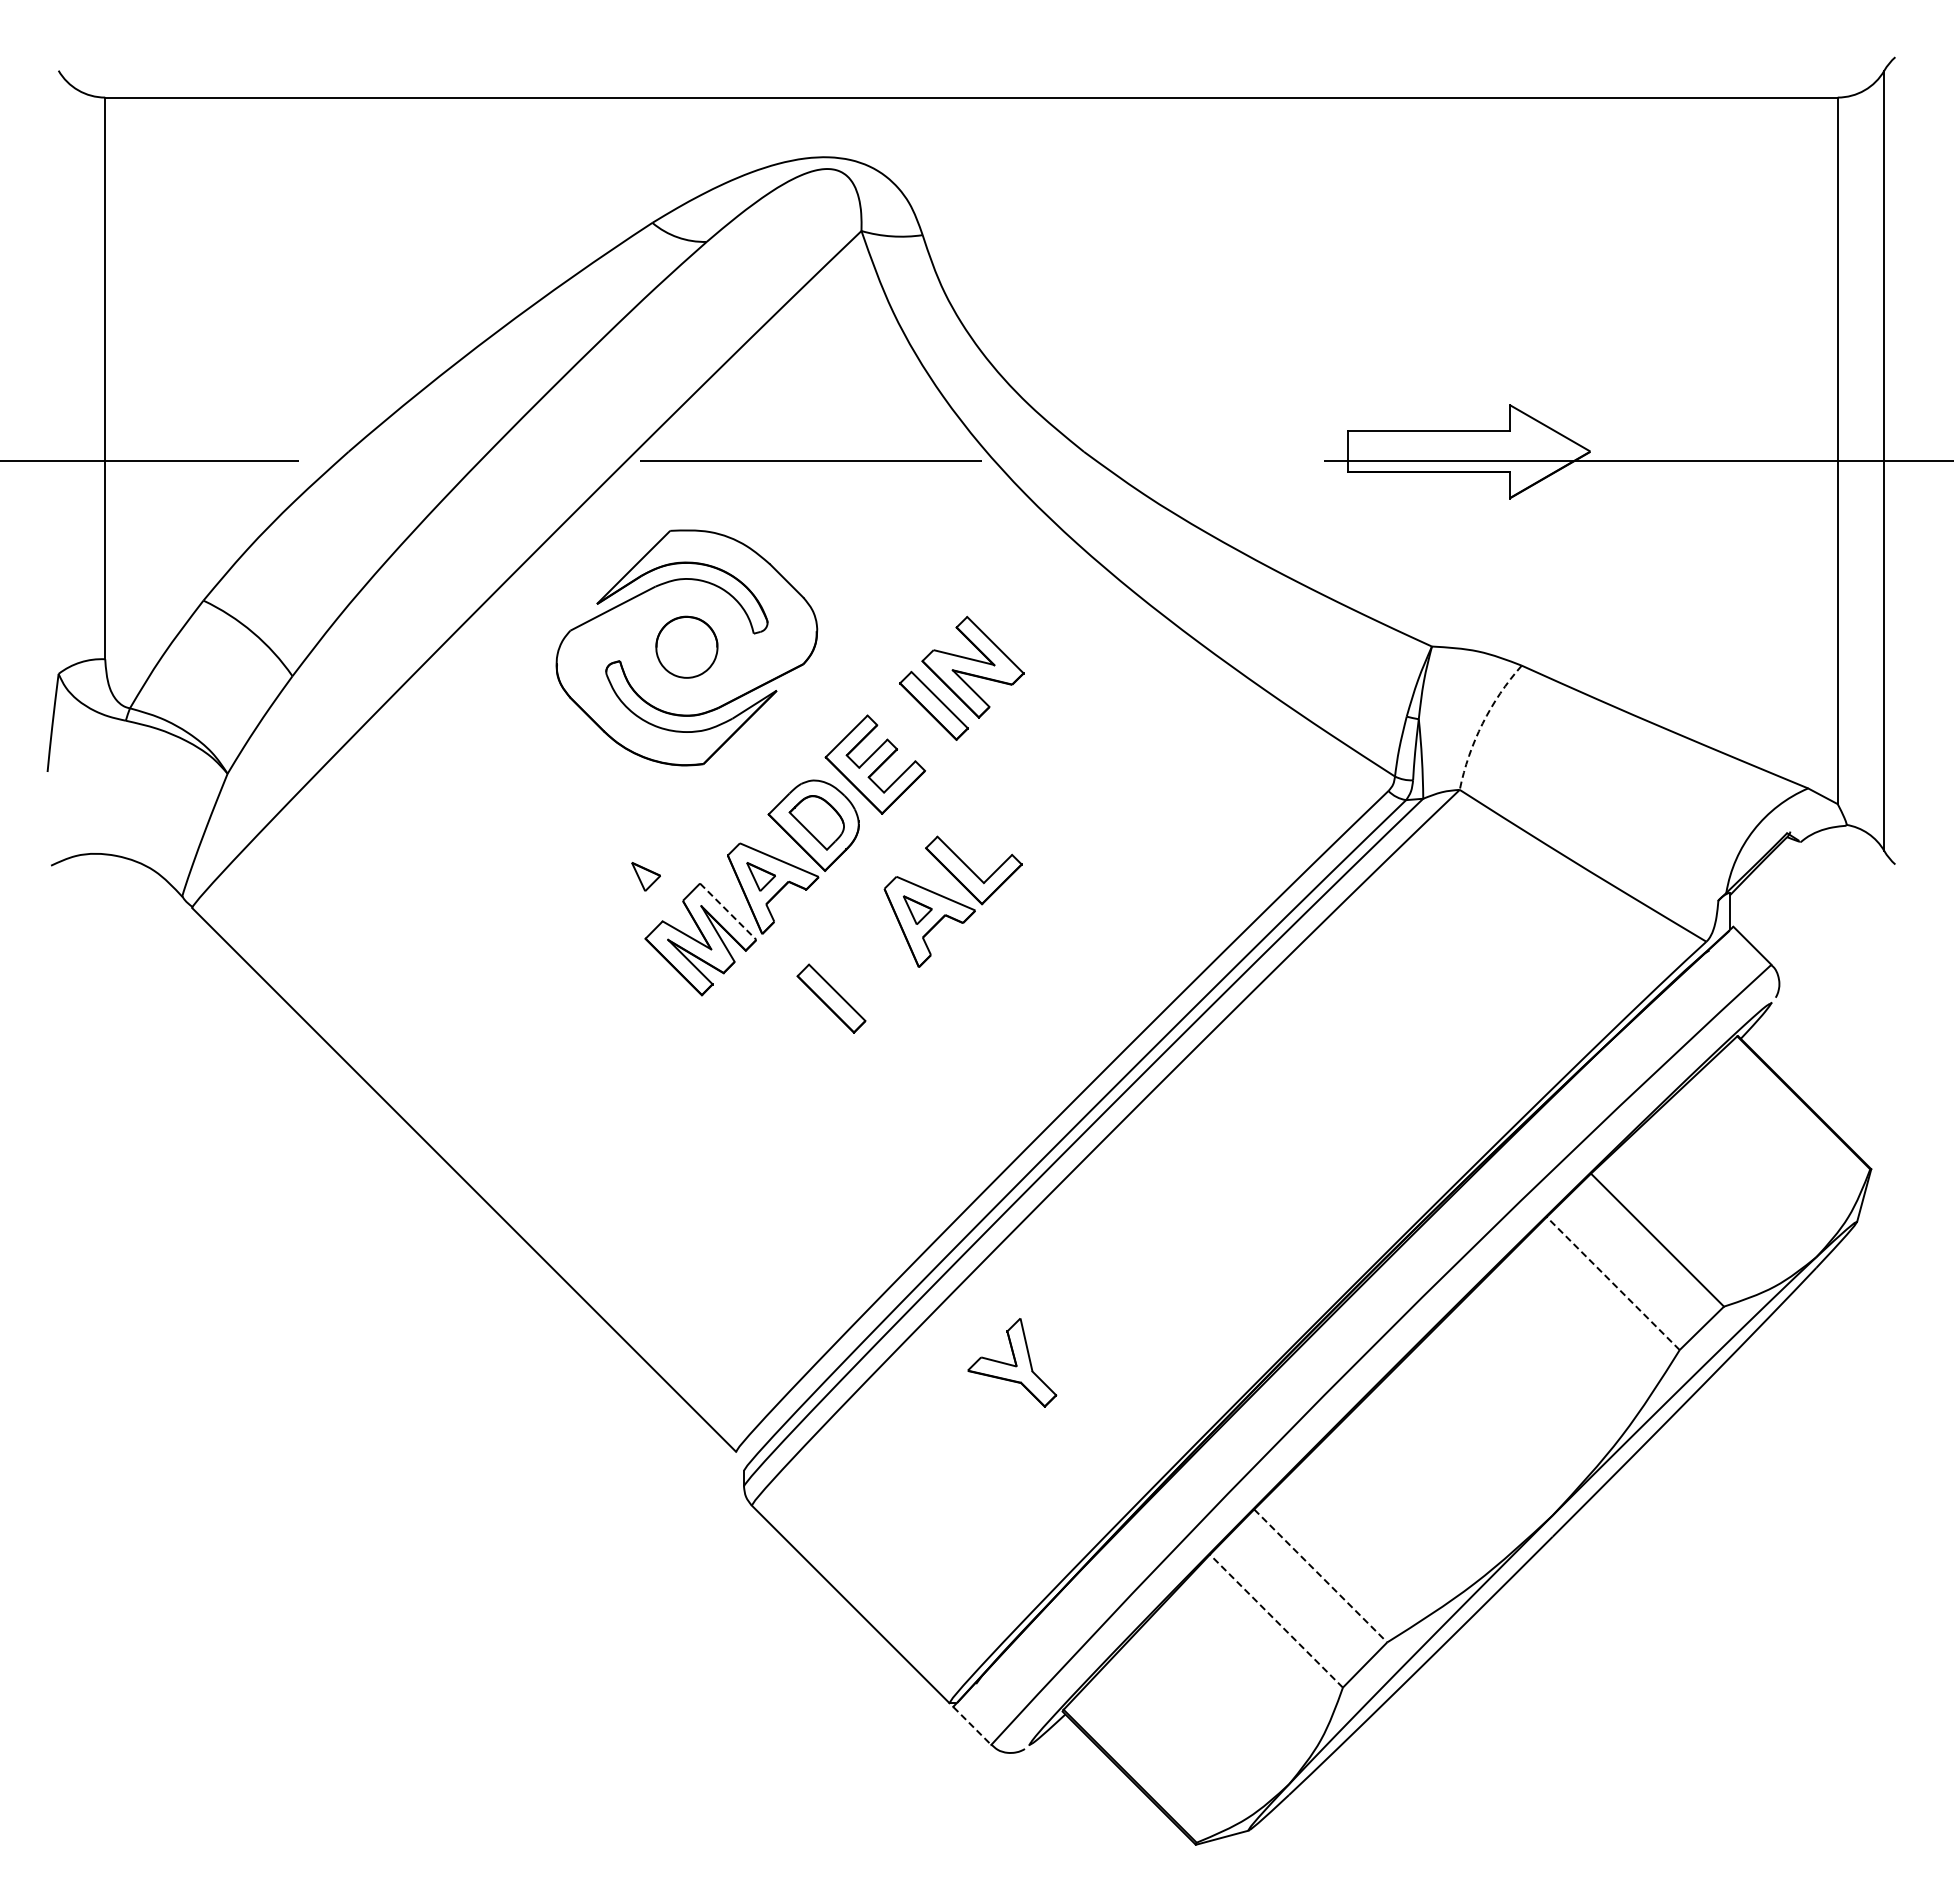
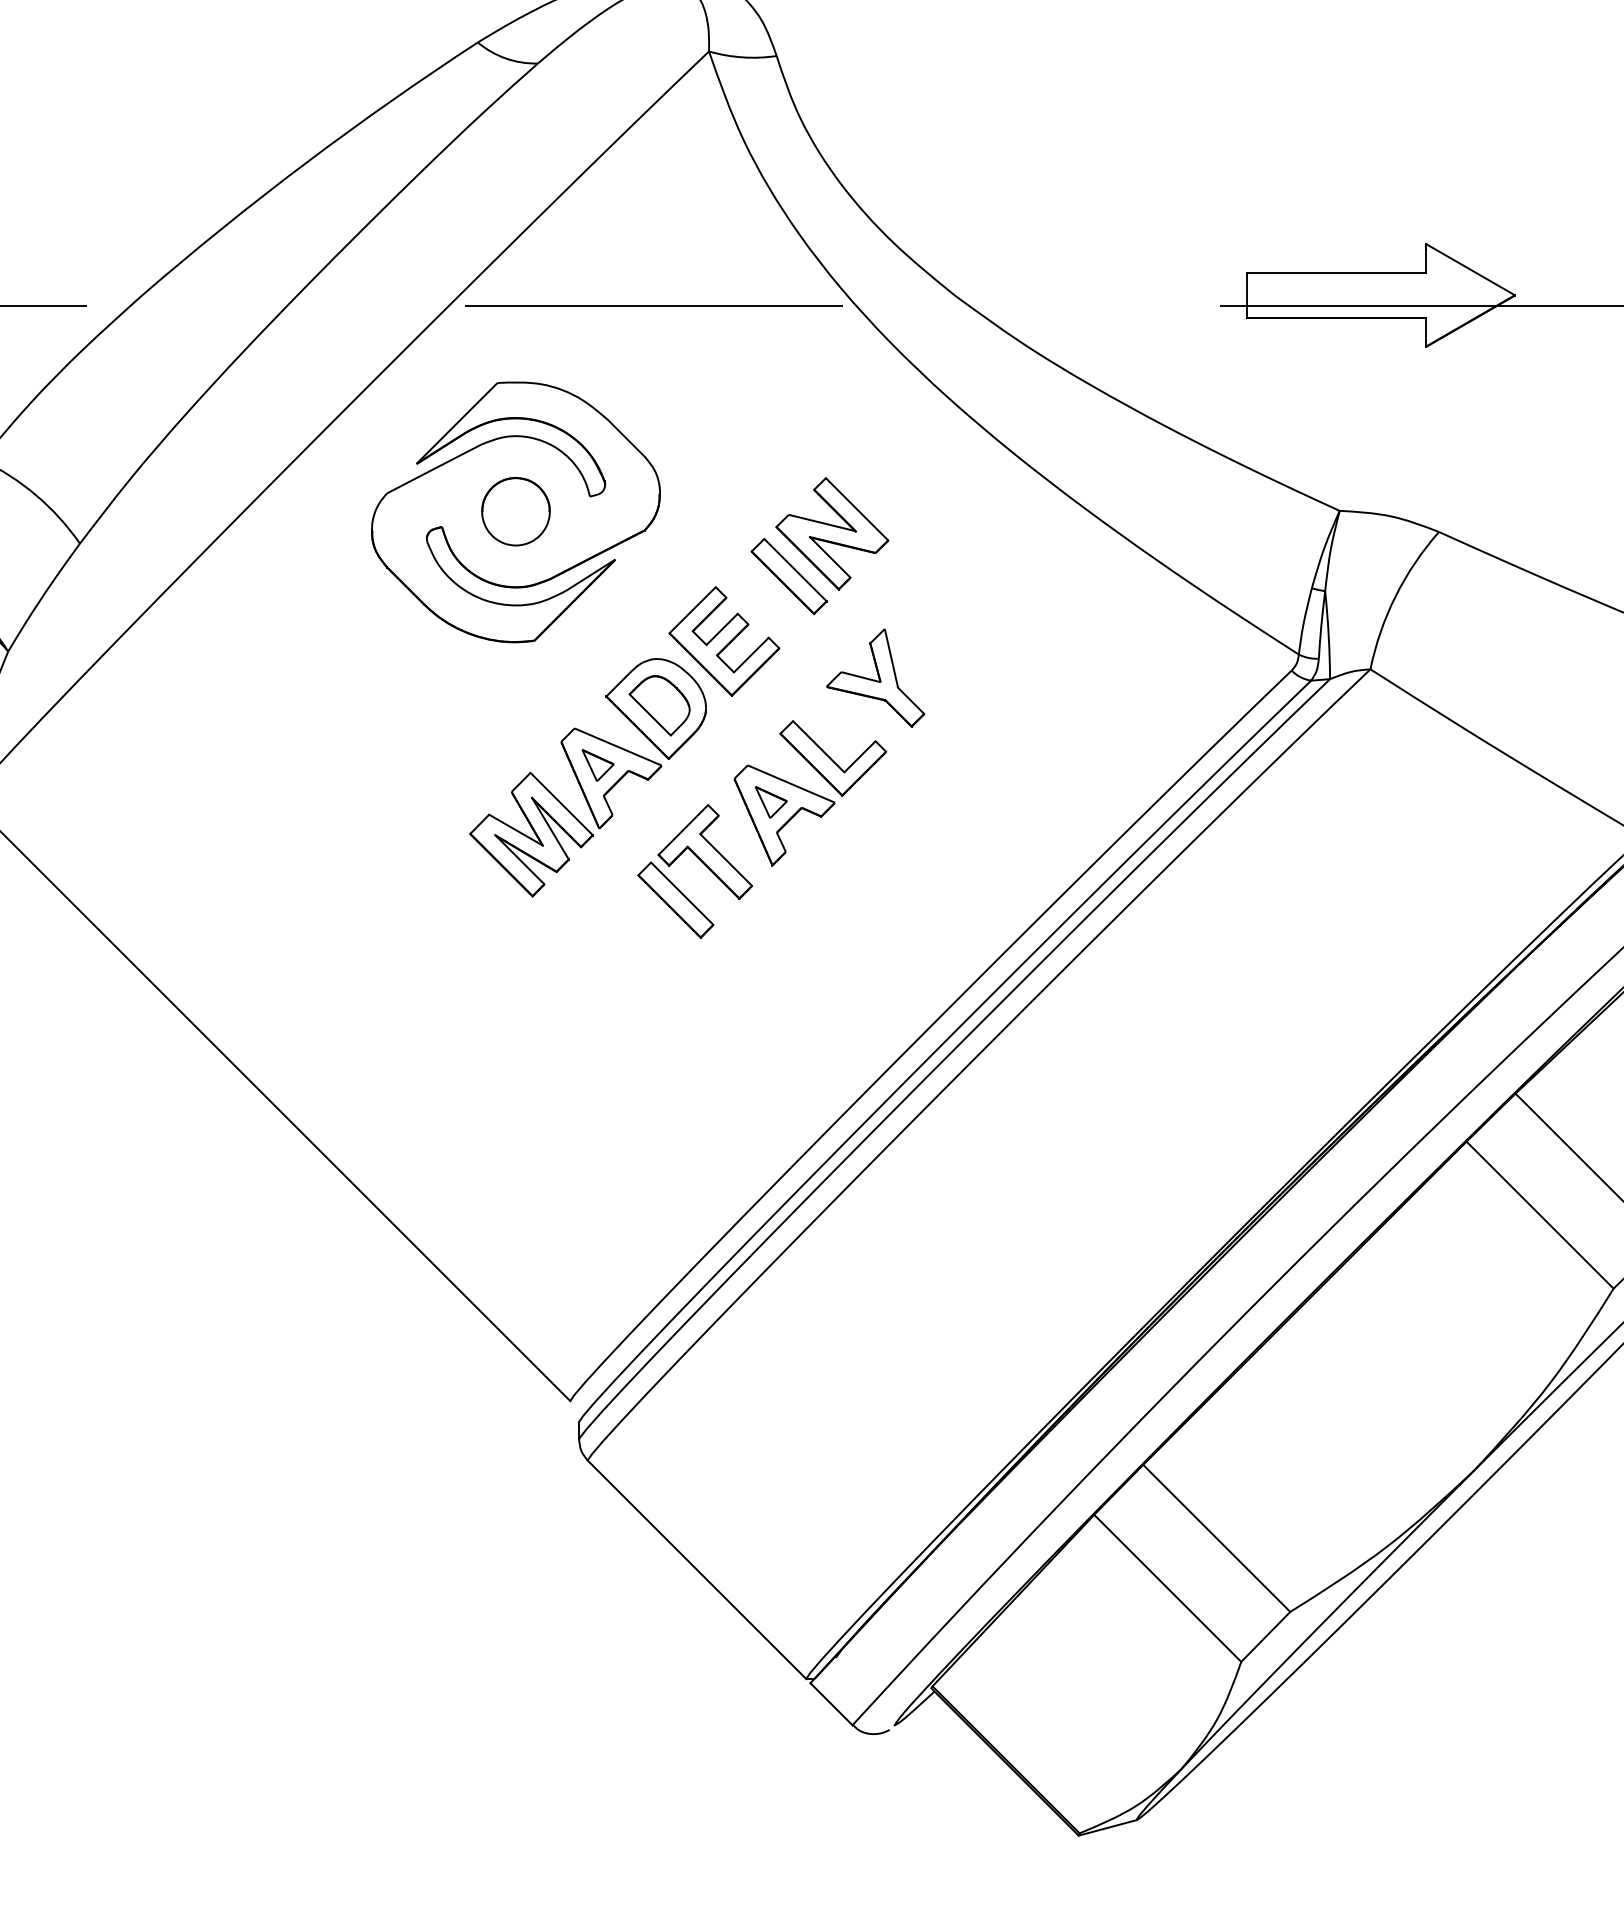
arc: (1482, 723) -> (1395, 595), dashed -> solid
part: (645, 876) -> (470, 765), removed
line: (728, 911) -> (561, 803), dashed -> solid
part: (857, 954) -> (704, 851), added
line: (1612, 1283) -> (1539, 1215), dashed -> solid
part: (1012, 1362) -> (875, 677), moved
line: (1321, 1576) -> (1217, 1539), dashed -> solid
line: (1276, 1620) -> (1167, 1587), dashed -> solid
line: (972, 1726) -> (831, 1704), dashed -> solid

